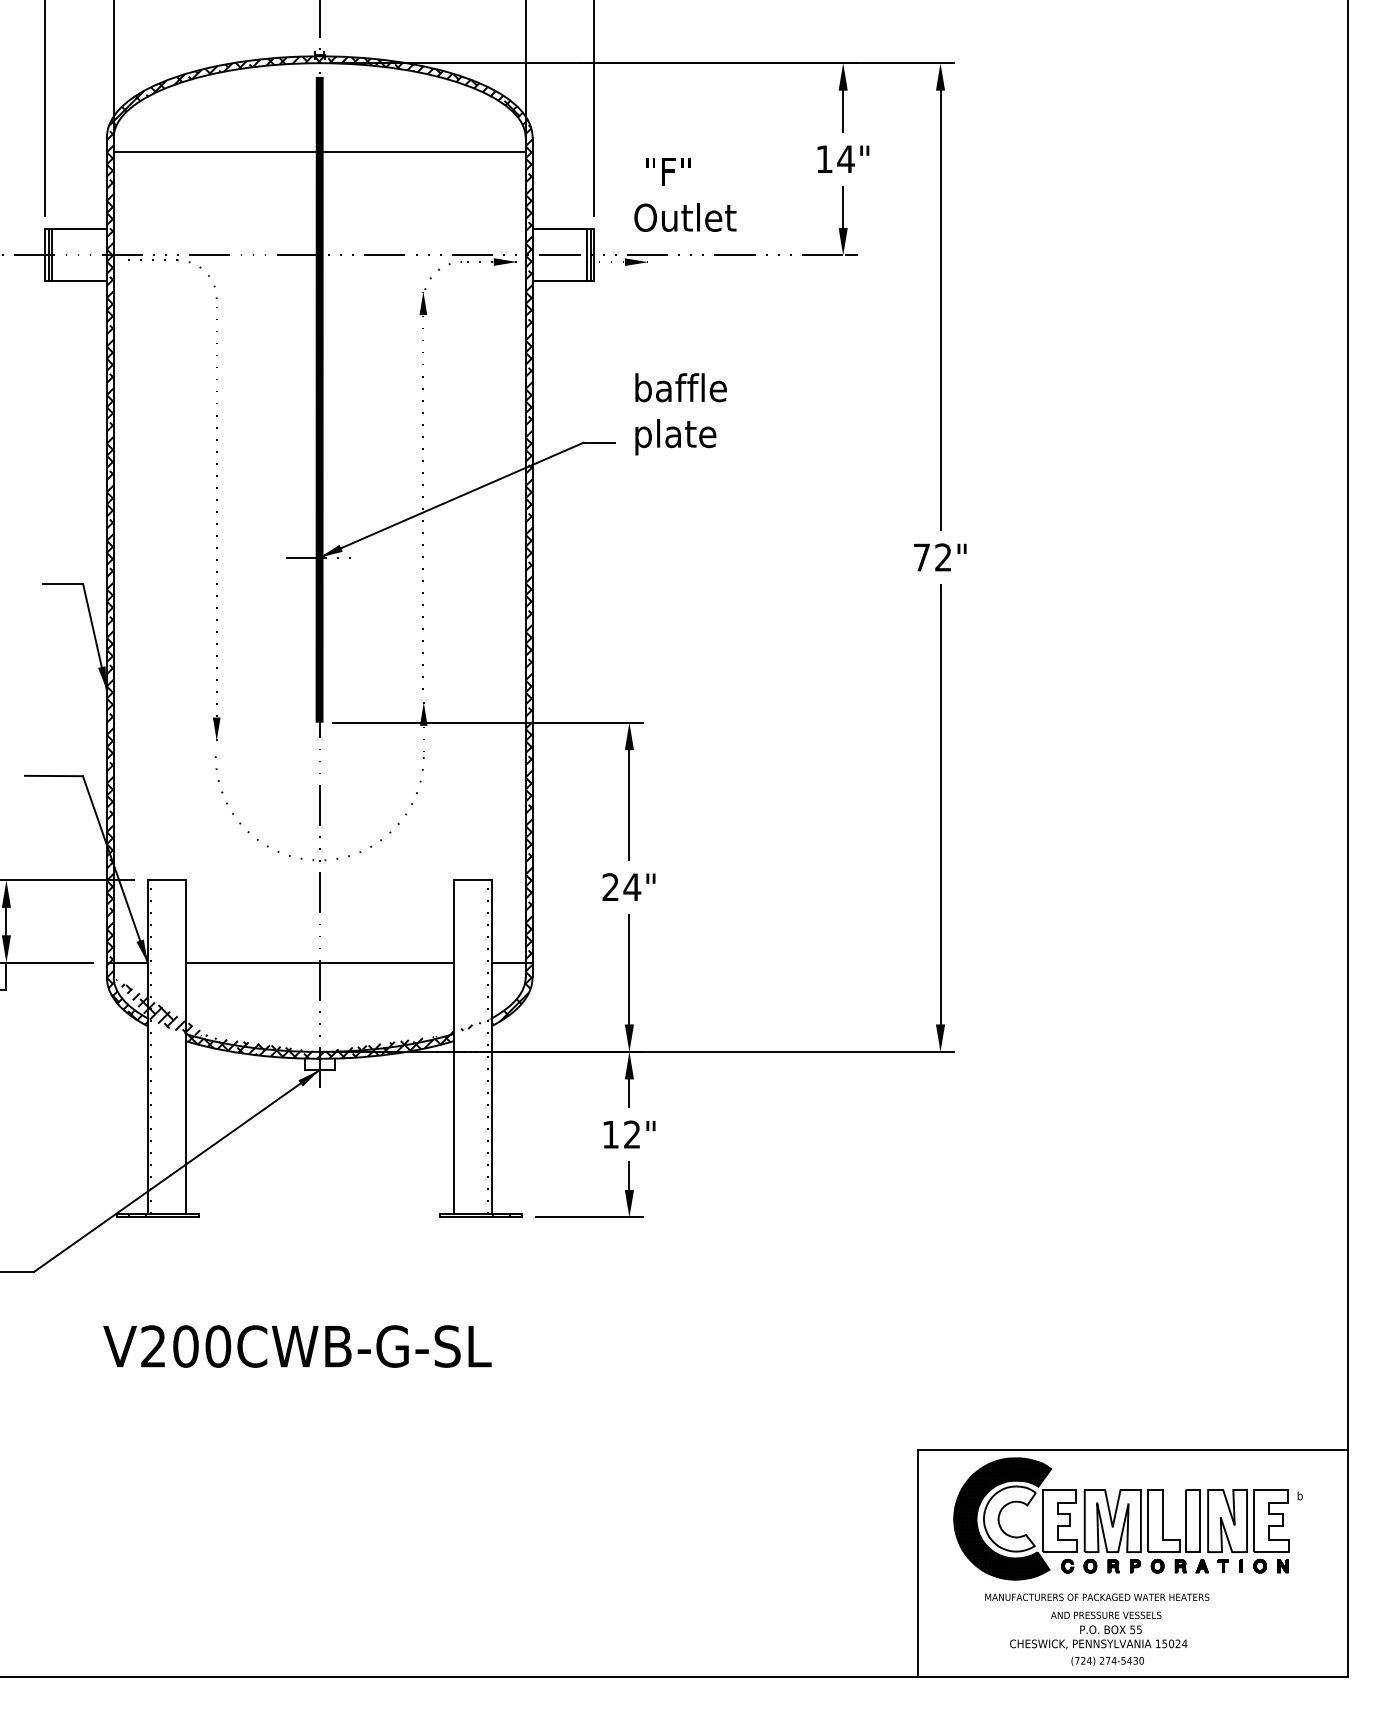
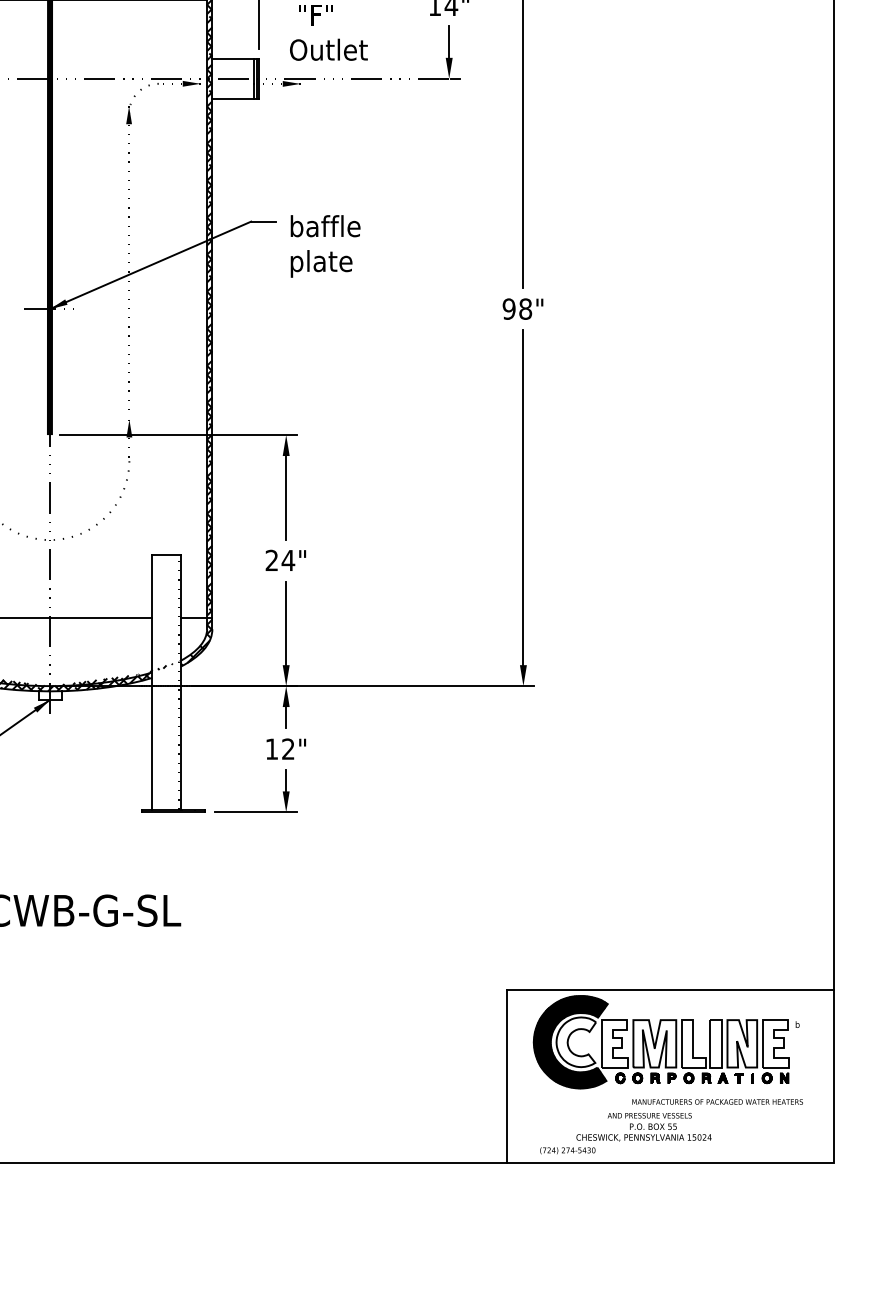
text: (680, 414) -> (325, 246), moved
text: (932, 557) -> (517, 309), 72" -> 98"
text: (1097, 1596) -> (717, 1101), moved
text: (1107, 1660) -> (567, 1150), moved

